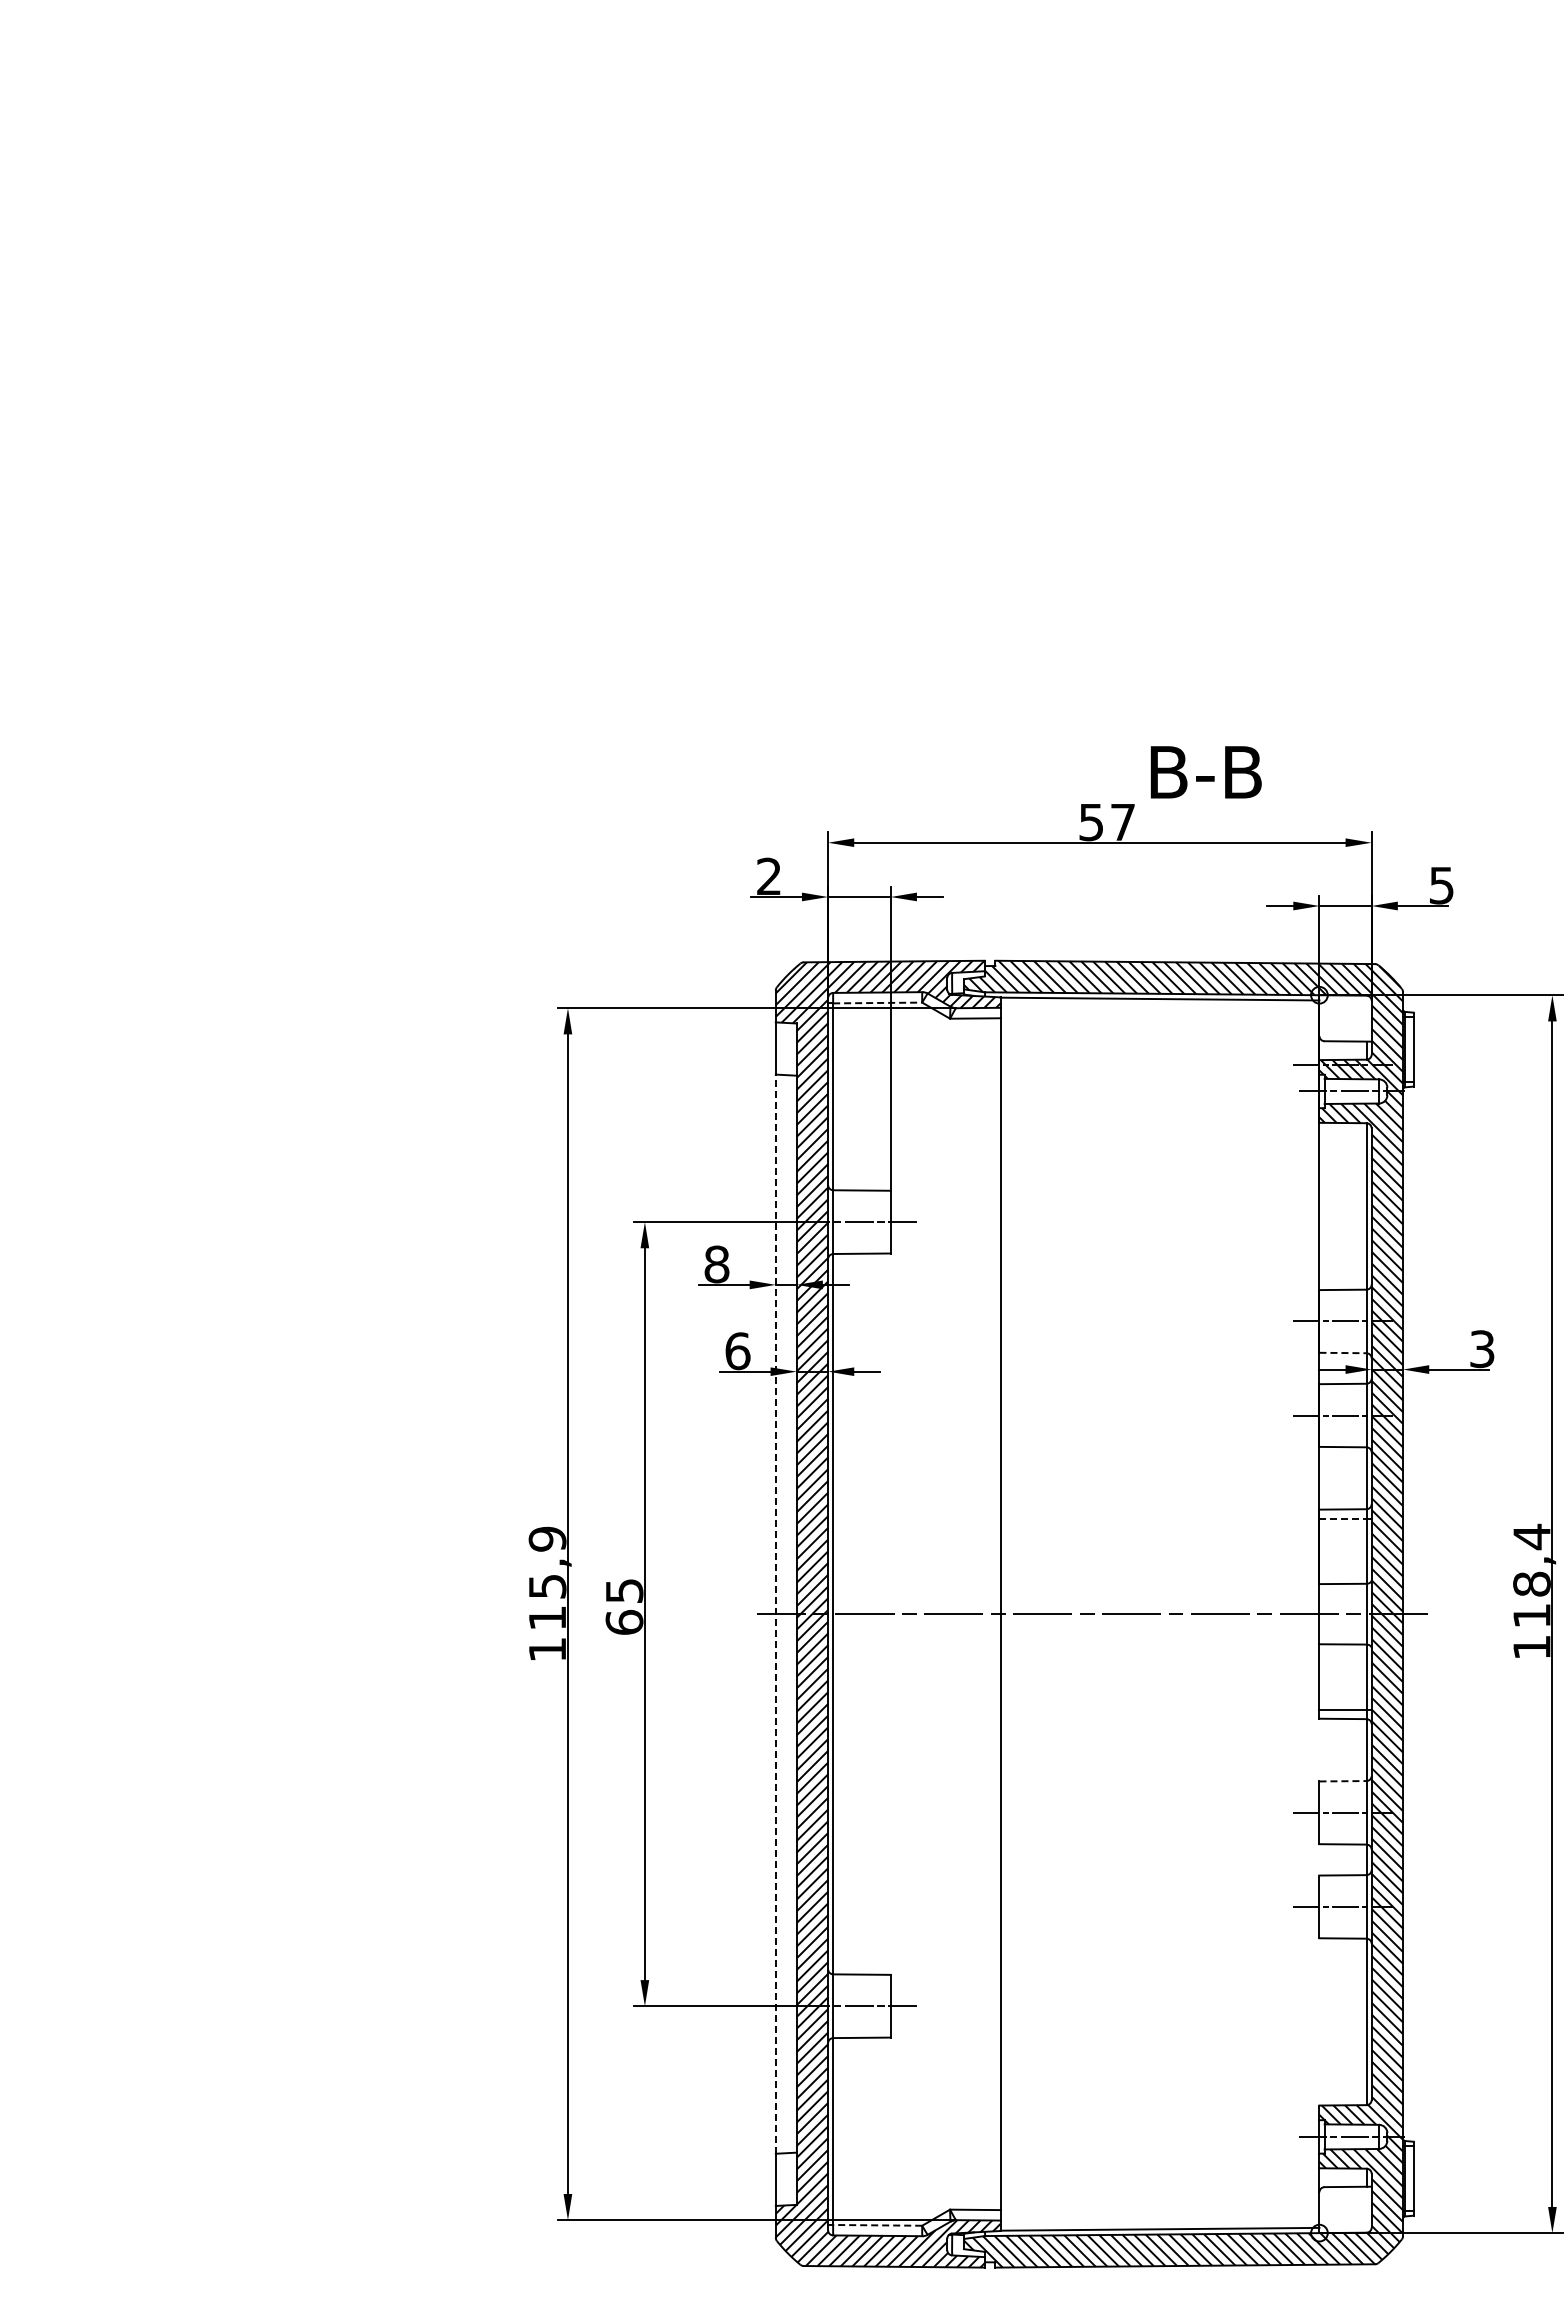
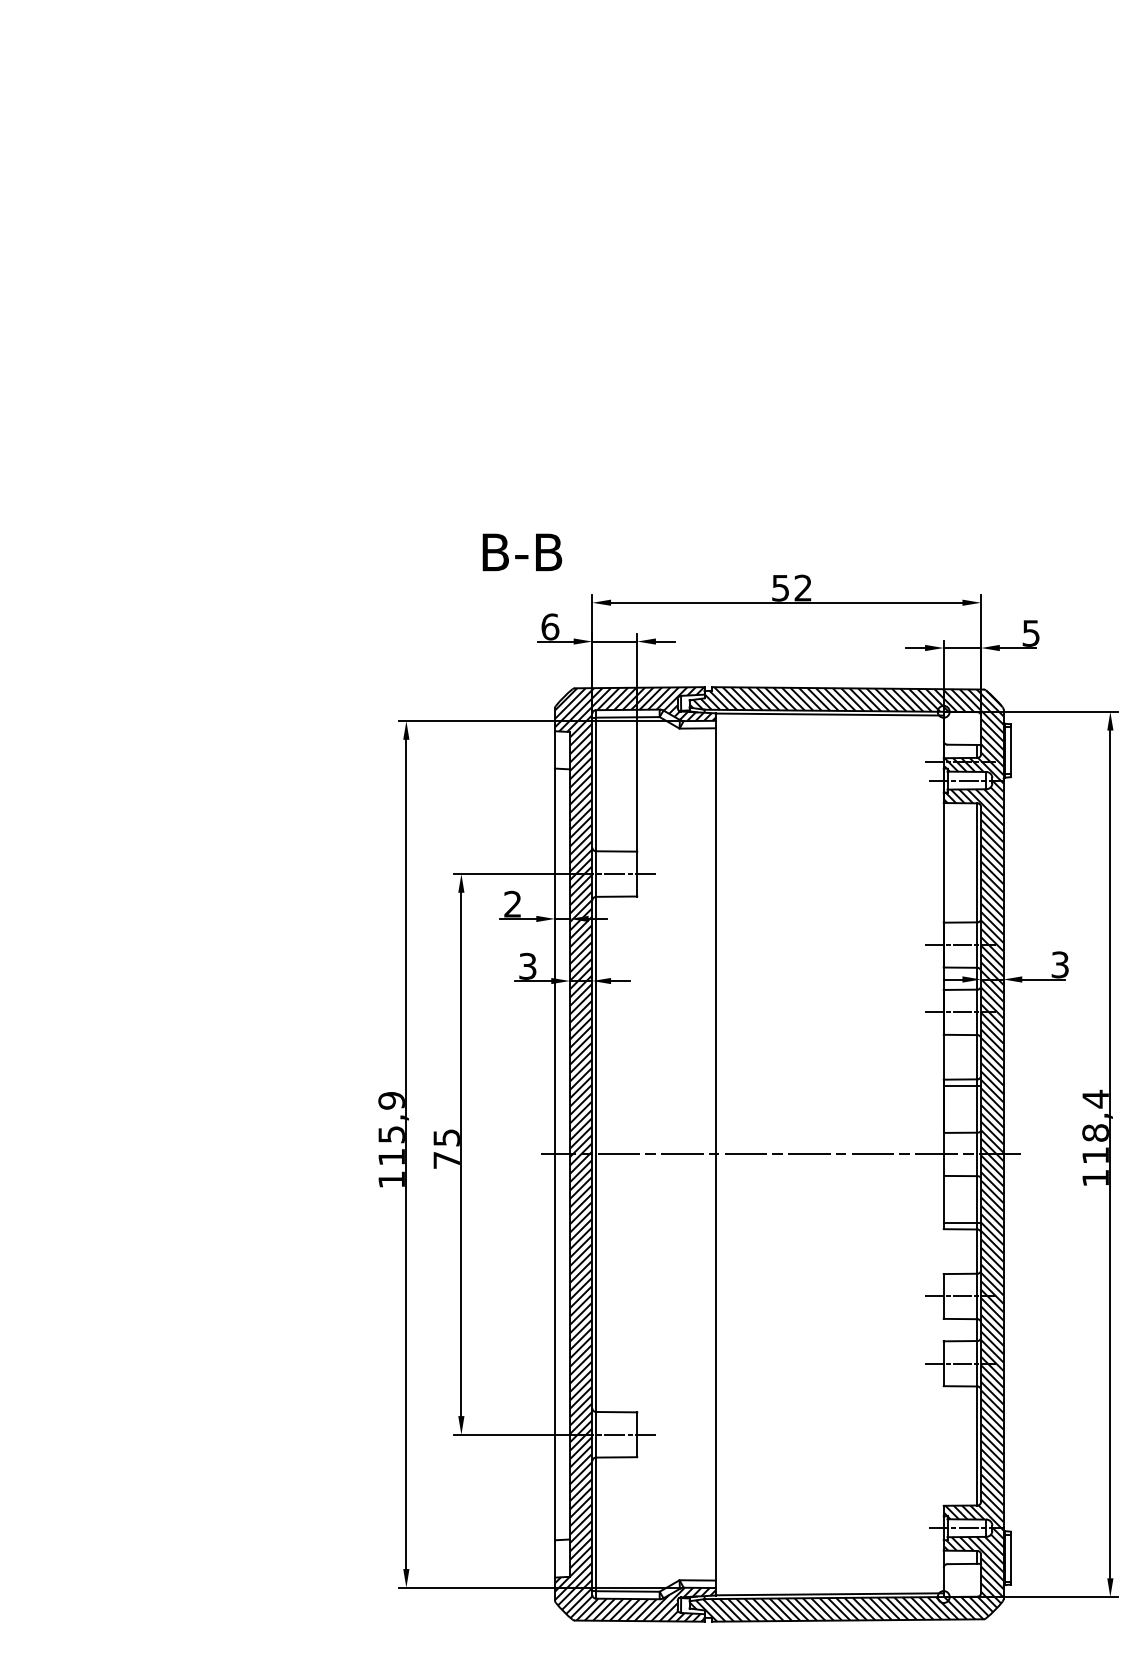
text: (1205, 772) -> (521, 552), moved
text: (1122, 821) -> (802, 587), 57 -> 52
text: (769, 876) -> (550, 626), 2 -> 6
line: (877, 1003) -> (627, 717), dashed -> solid
text: (716, 1264) -> (512, 904), 8 -> 2
text: (737, 1351) -> (527, 966), 6 -> 3
line: (1342, 1353) -> (960, 968), dashed -> solid
line: (1342, 1518) -> (960, 1086), dashed -> solid
line: (775, 1614) -> (554, 1154), dashed -> solid
text: (624, 1621) -> (446, 1159), 65 -> 75
line: (1342, 1781) -> (960, 1274), dashed -> solid
line: (877, 2225) -> (627, 1591), dashed -> solid

